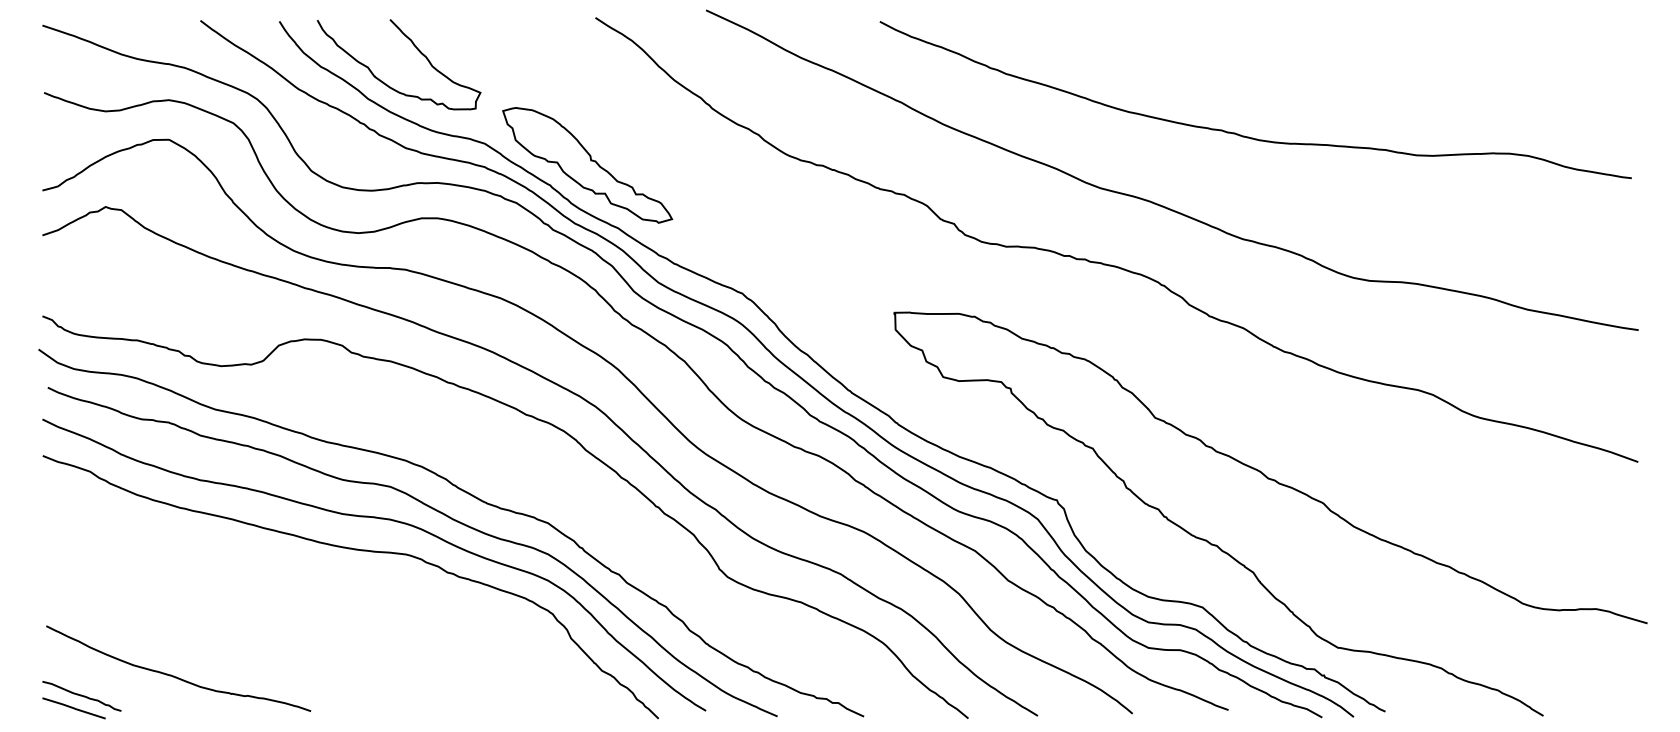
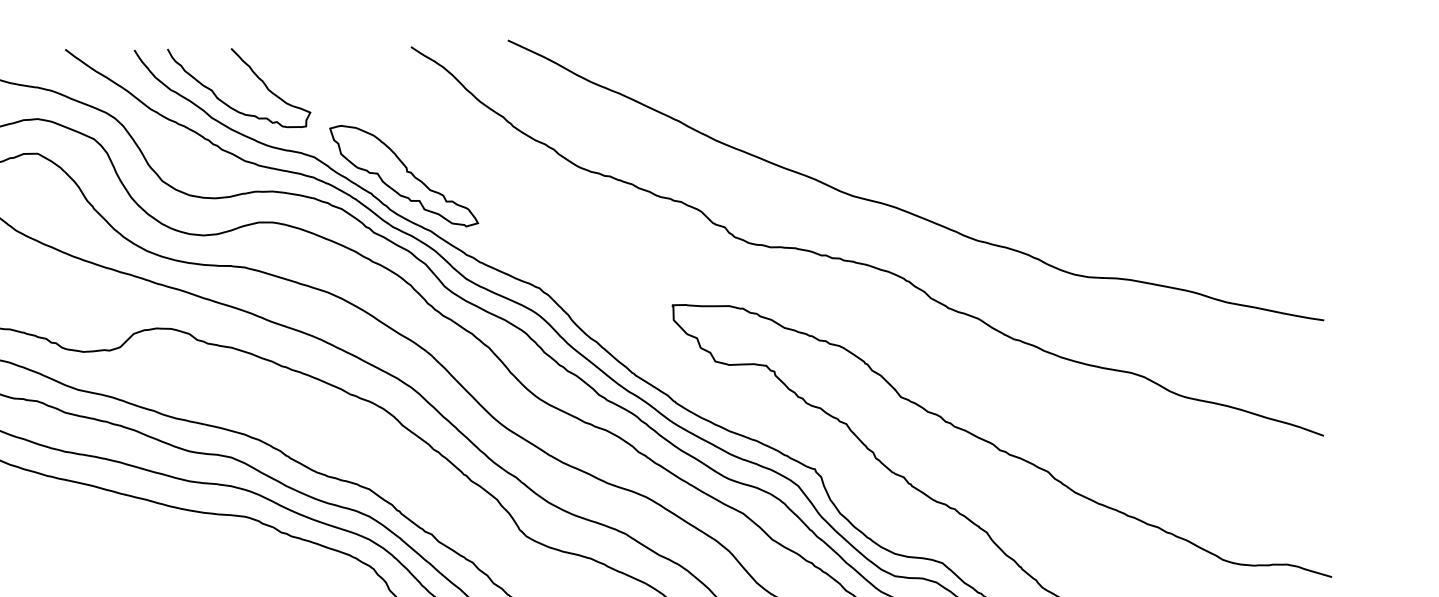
curve: (1249, 136) -> (983, 150), removed

